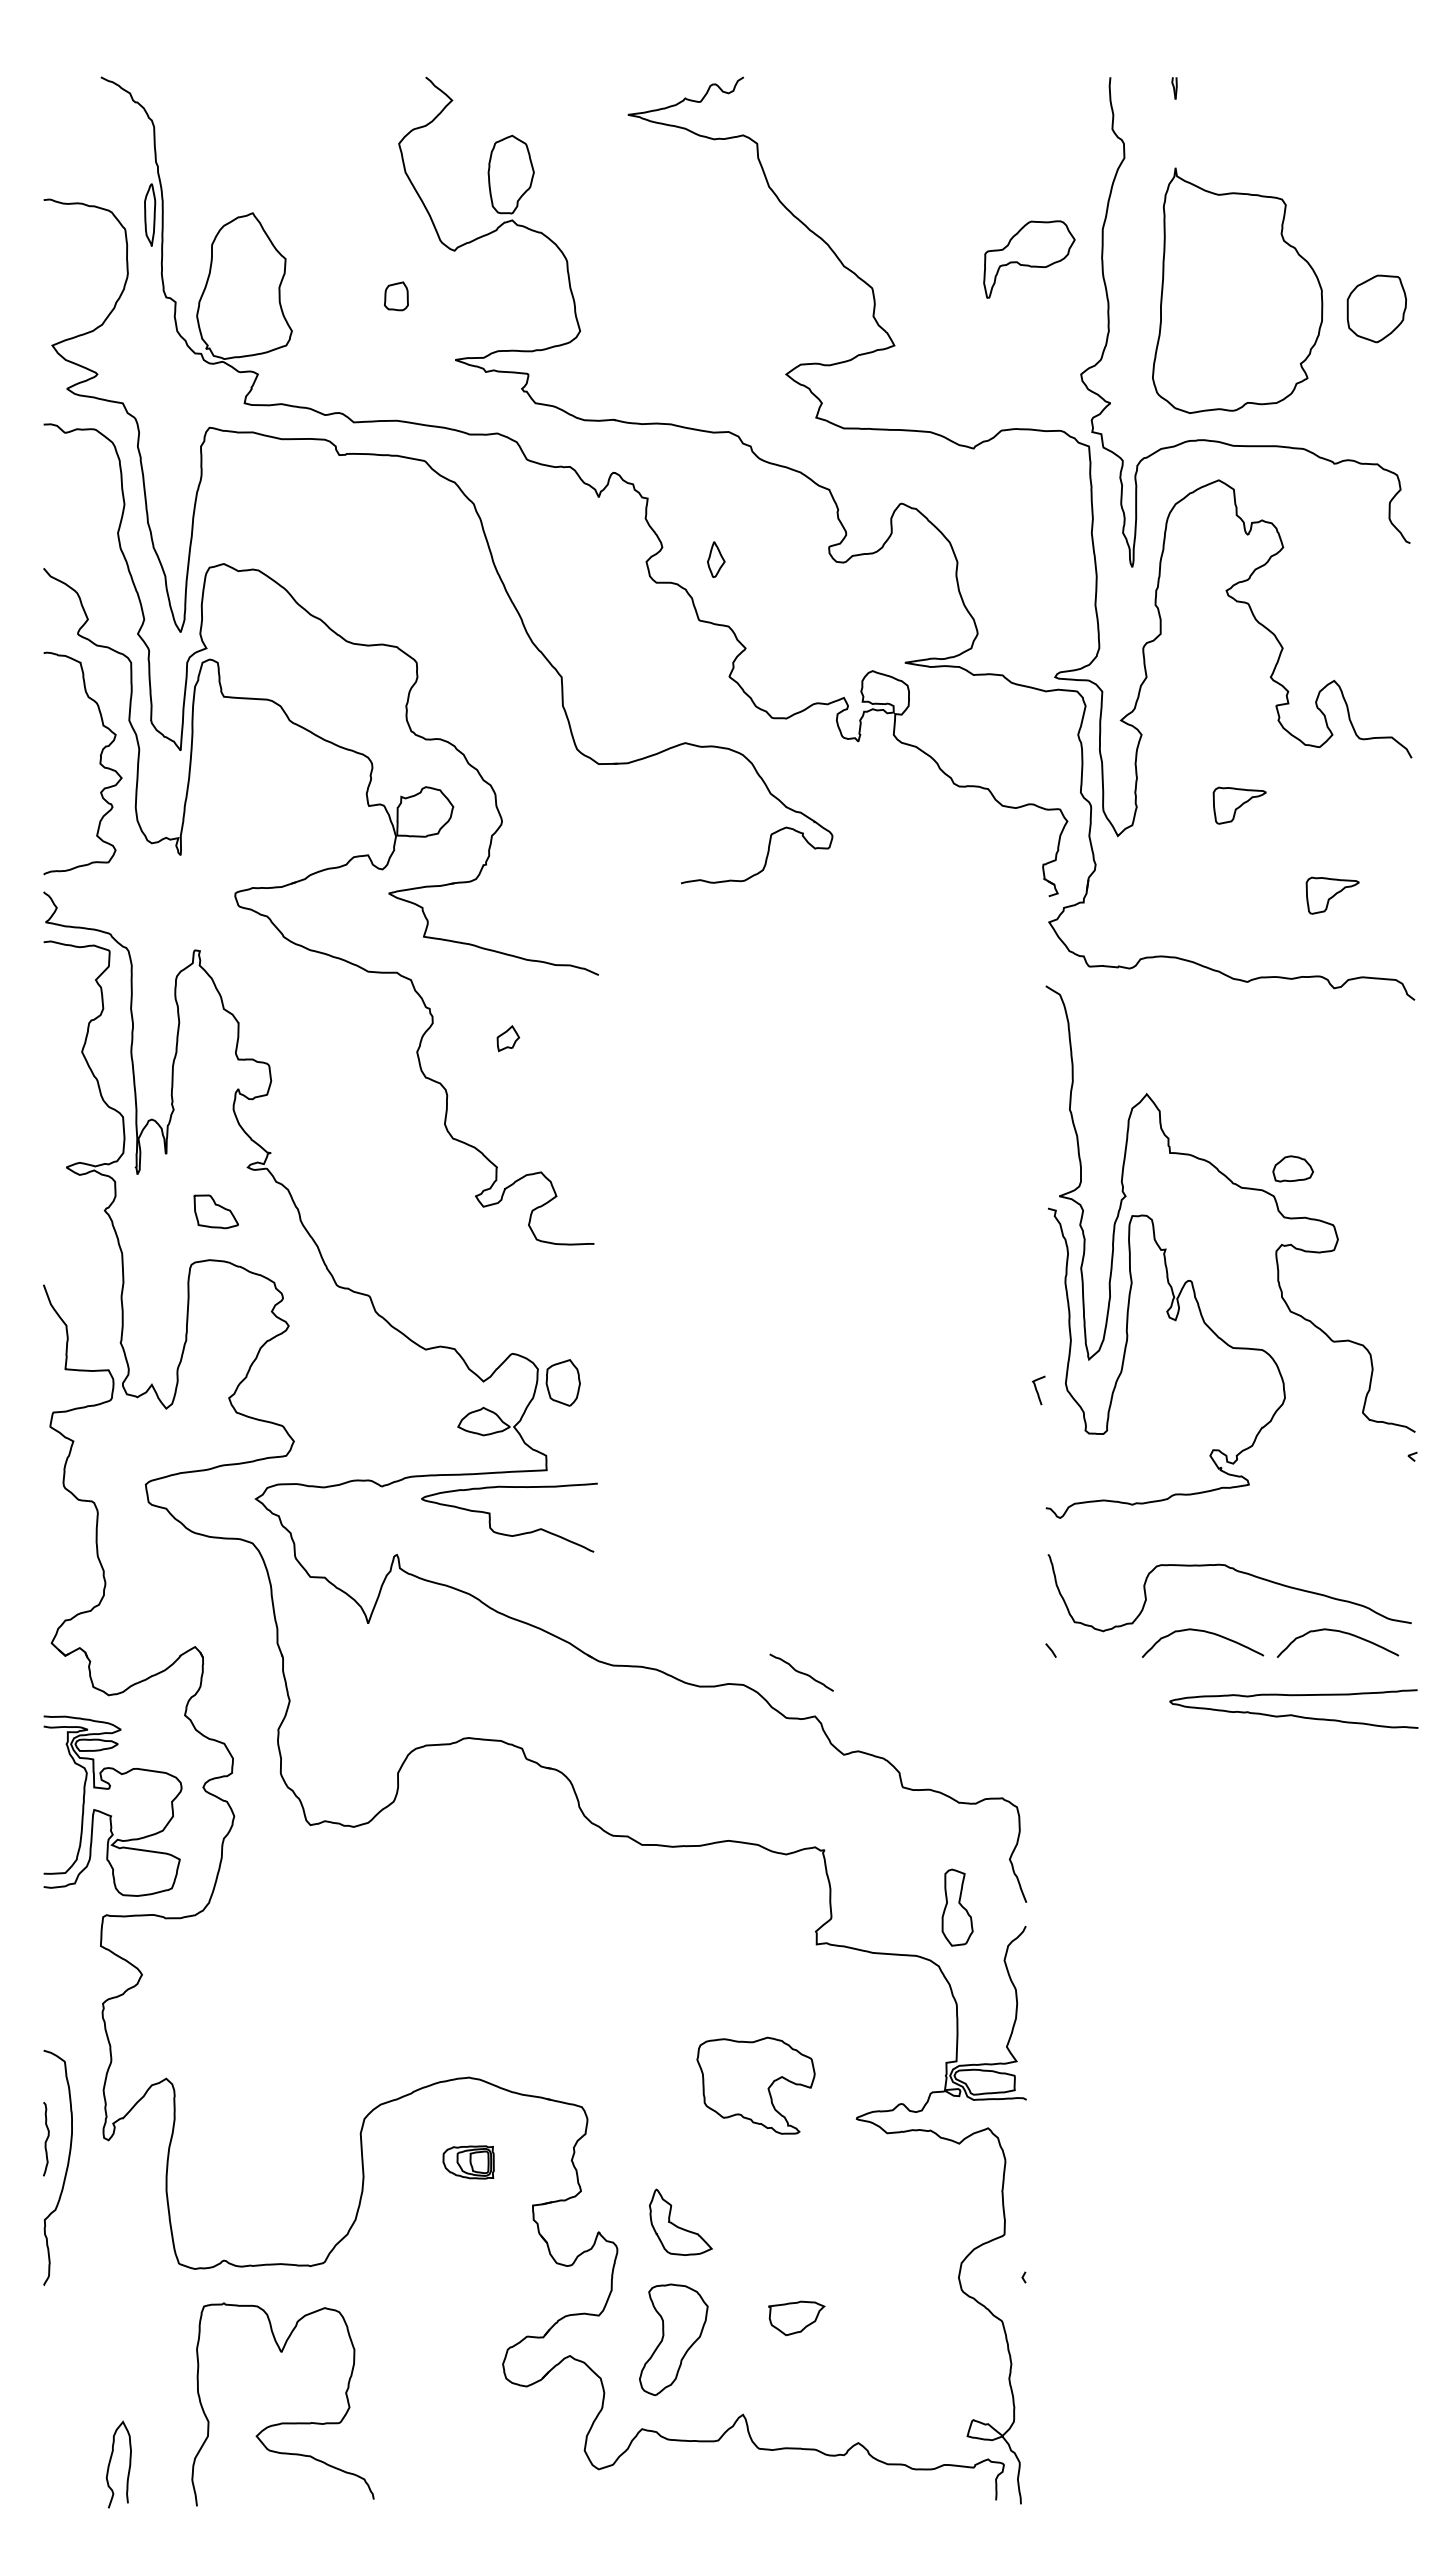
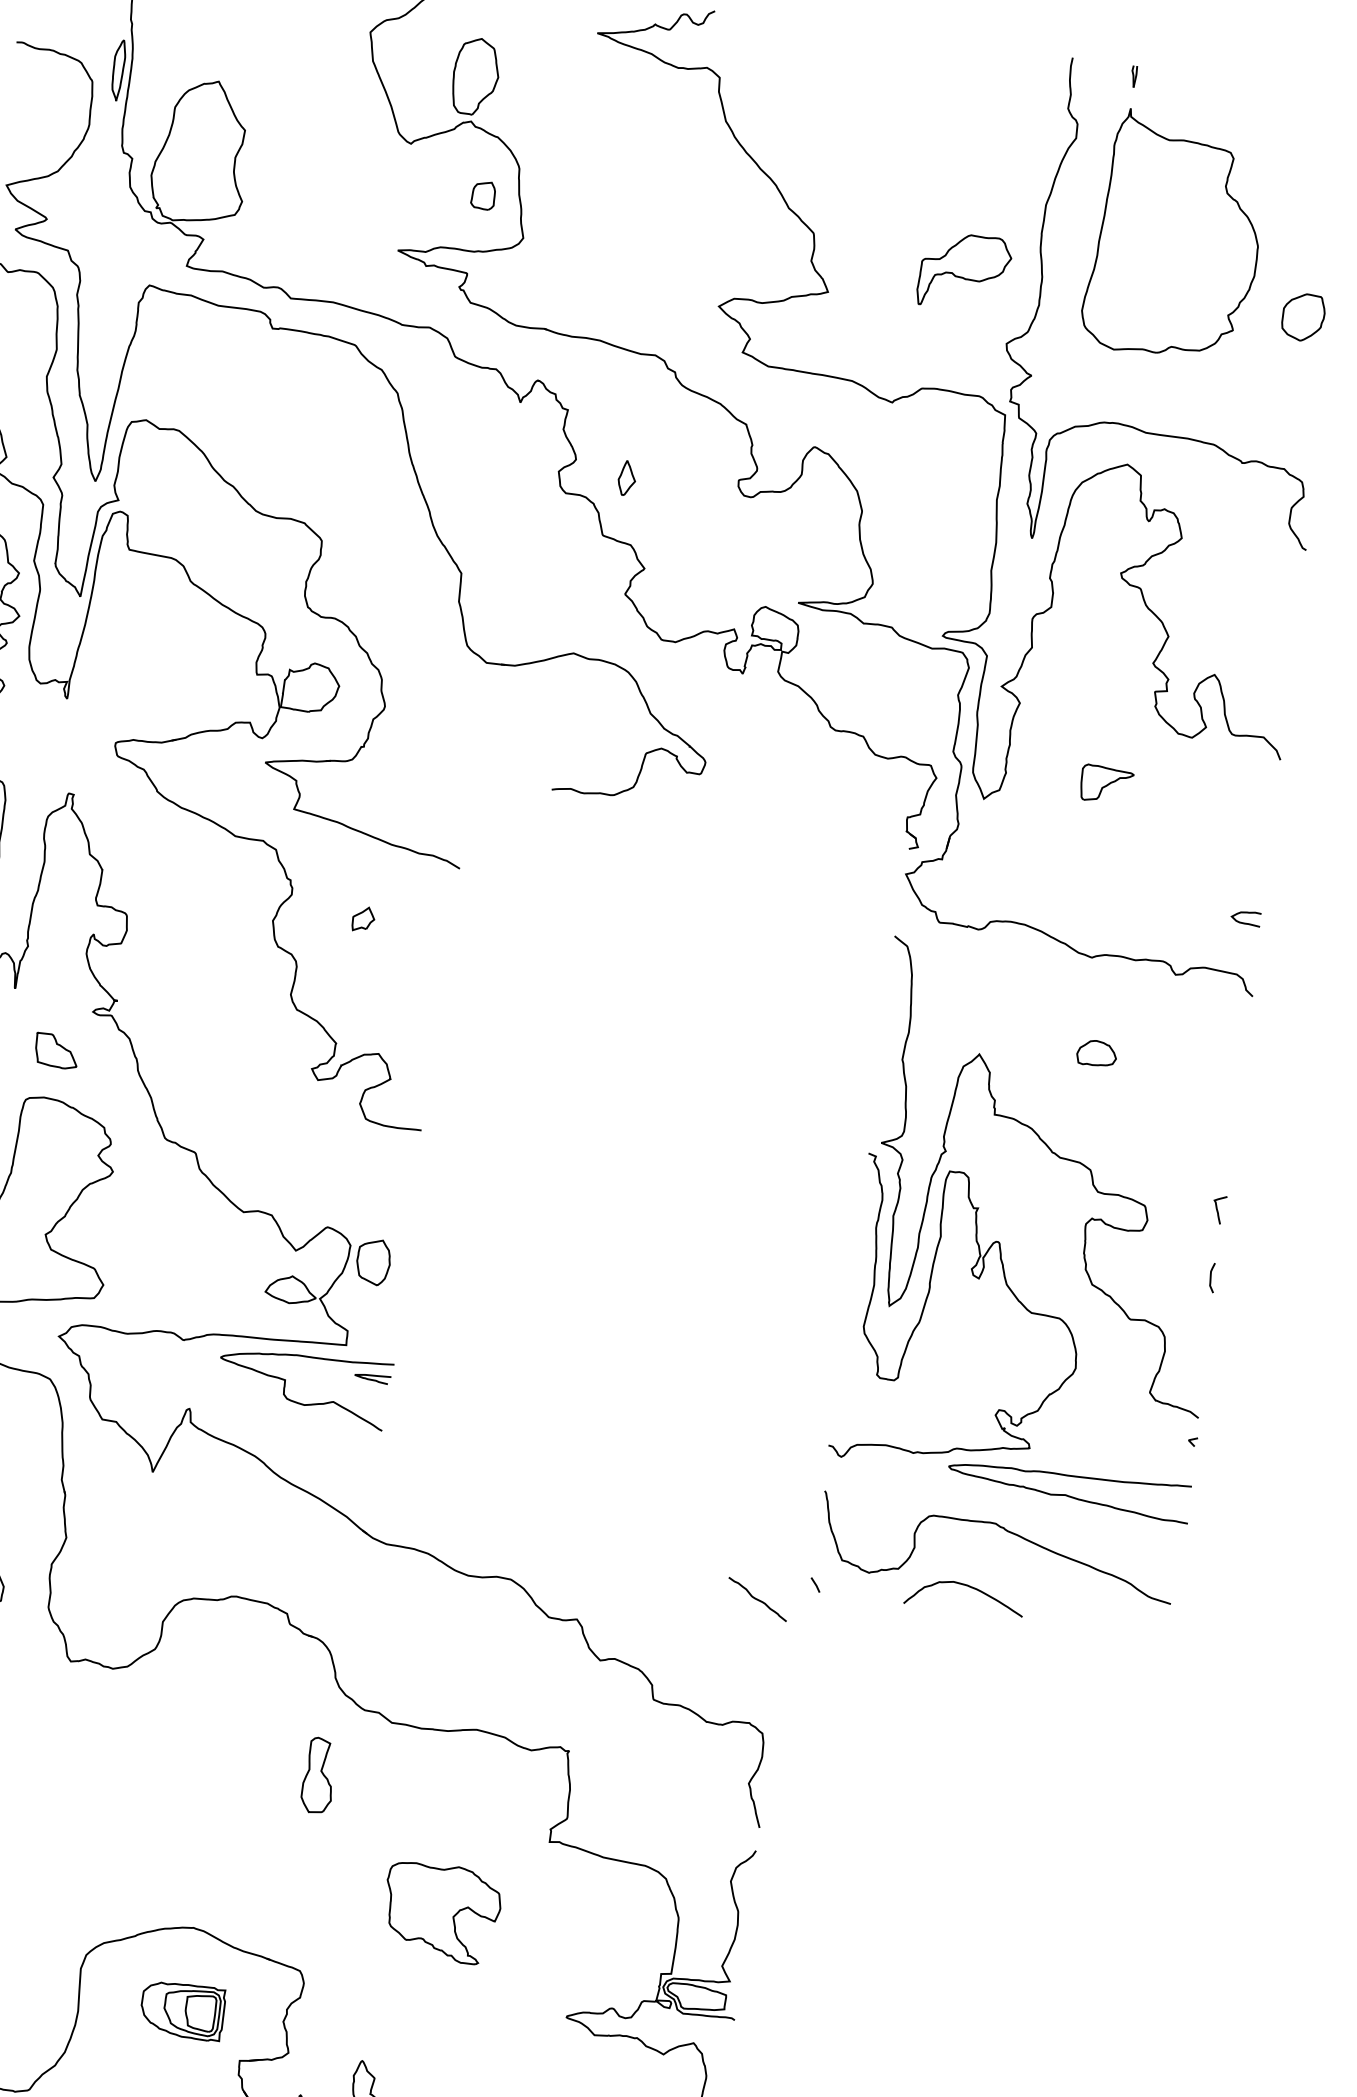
part: (1029, 259) -> (964, 272), moved
part: (1237, 290) -> (1175, 235), moved
part: (396, 296) -> (483, 195), moved
part: (1376, 308) -> (1303, 316), size x0.71
part: (1332, 895) -> (1185, 884), removed
curve: (1397, 917) -> (1246, 913), added
part: (1292, 1168) -> (1096, 1053), moved
curve: (1409, 1288) -> (1211, 1277), added
curve: (1037, 1390) -> (1217, 1209), moved
curve: (577, 1498) -> (372, 1376), added
curve: (1339, 1632) -> (1099, 1603), removed
curve: (801, 1672) -> (757, 1599), moved
curve: (1293, 1714) -> (1067, 1494), moved
part: (957, 1907) -> (319, 1775), moved
part: (755, 2085) -> (441, 1912), moved
part: (468, 2162) -> (182, 2010), size x1.67

